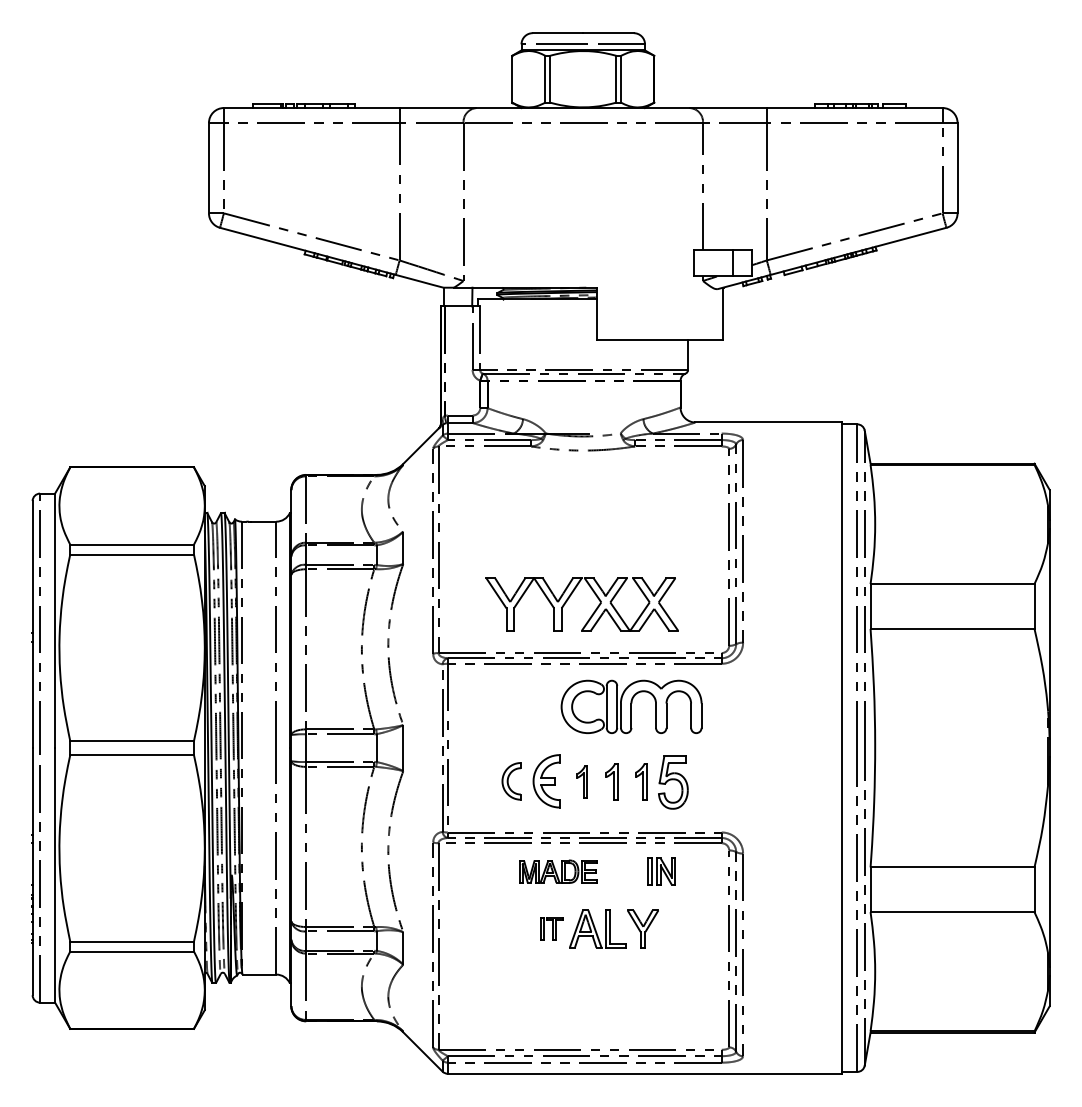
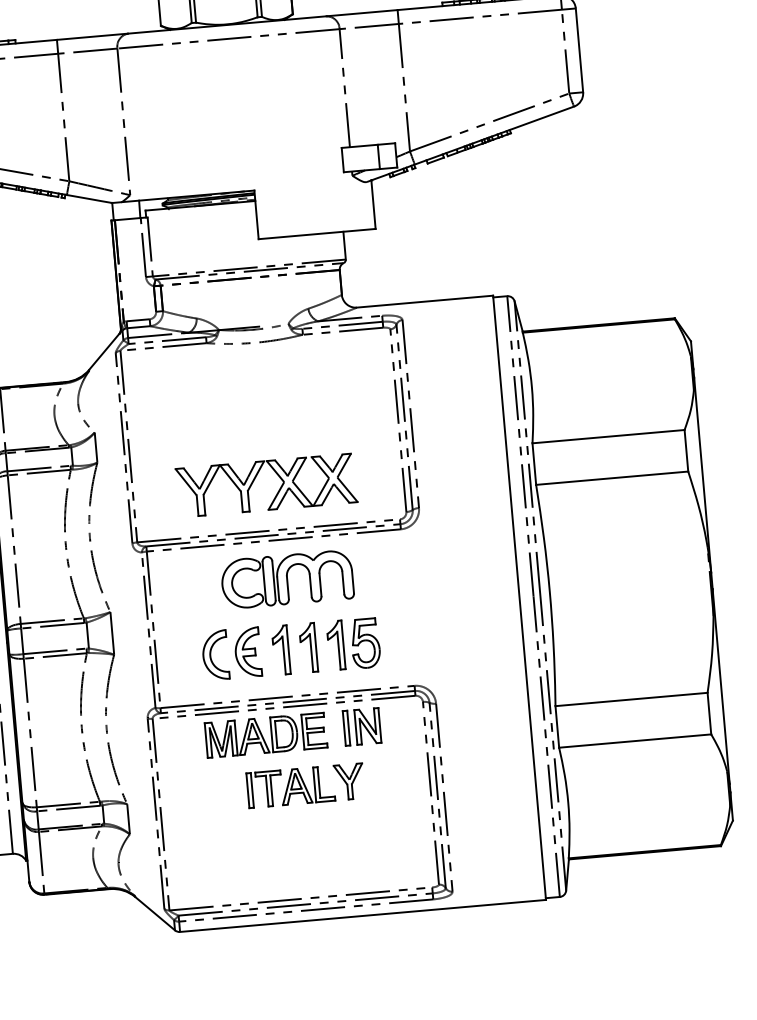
part: (631, 706) -> (287, 579), moved
part: (511, 781) -> (215, 655), size x1.43
part: (581, 781) -> (280, 649), size x1.67
part: (611, 781) -> (308, 647), size x1.43
part: (641, 781) -> (336, 645), size x1.43
part: (558, 871) -> (266, 735), size x1.67
part: (661, 871) -> (361, 726), size x1.43
part: (551, 928) -> (264, 788), size x1.67

